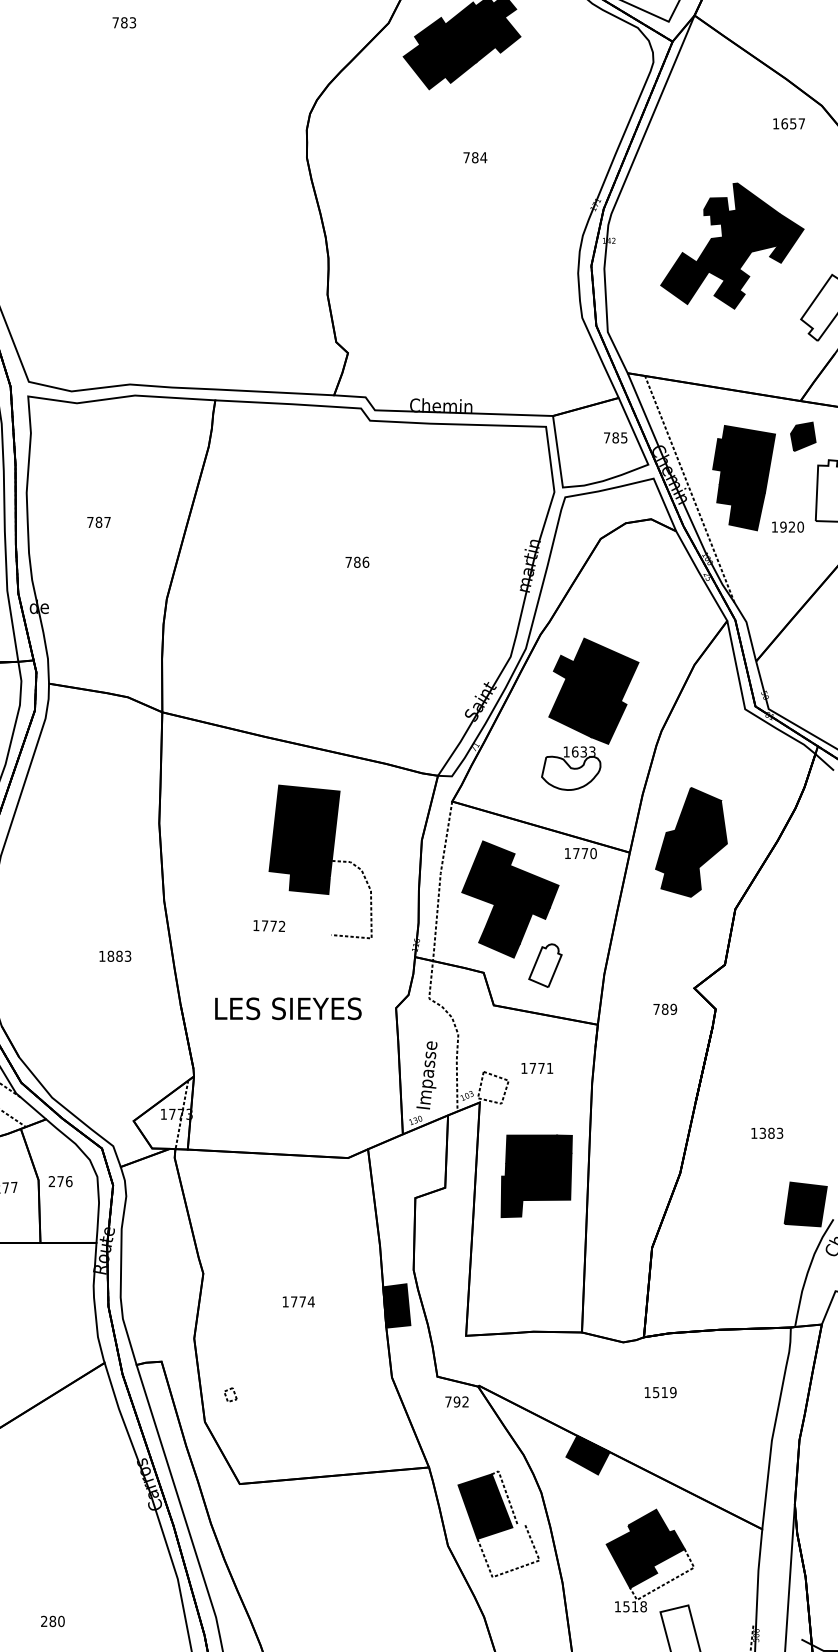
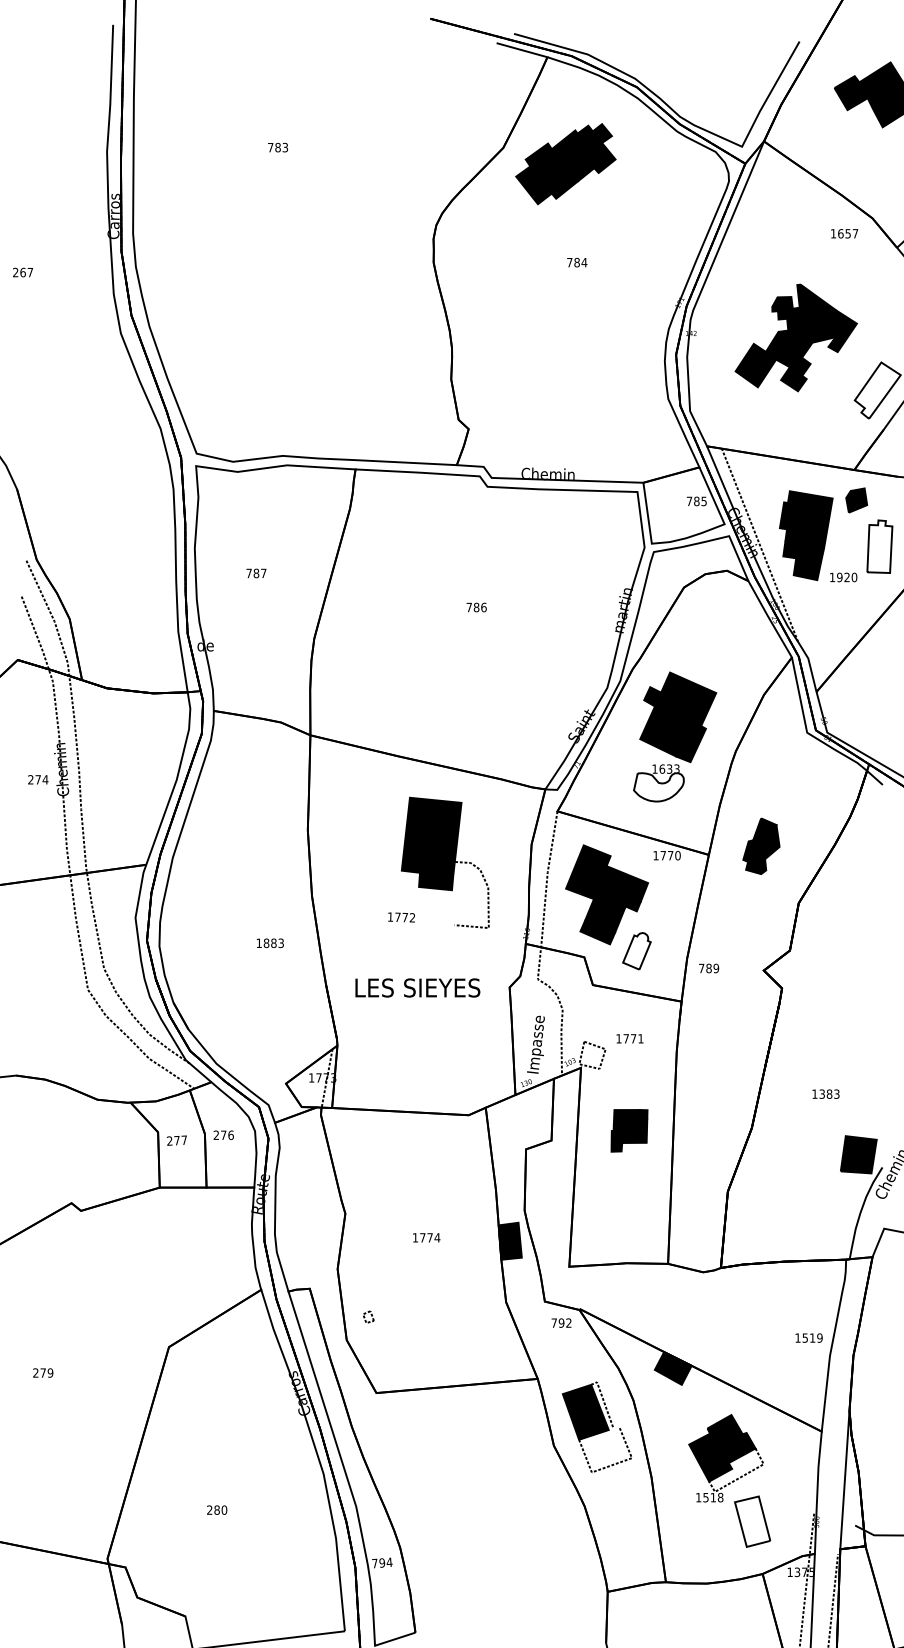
part: (691, 842) -> (761, 846), size x0.6
text: (665, 1009) -> (709, 968), moved
part: (536, 1175) -> (629, 1130), size x0.6
text: (659, 1391) -> (808, 1337), moved

